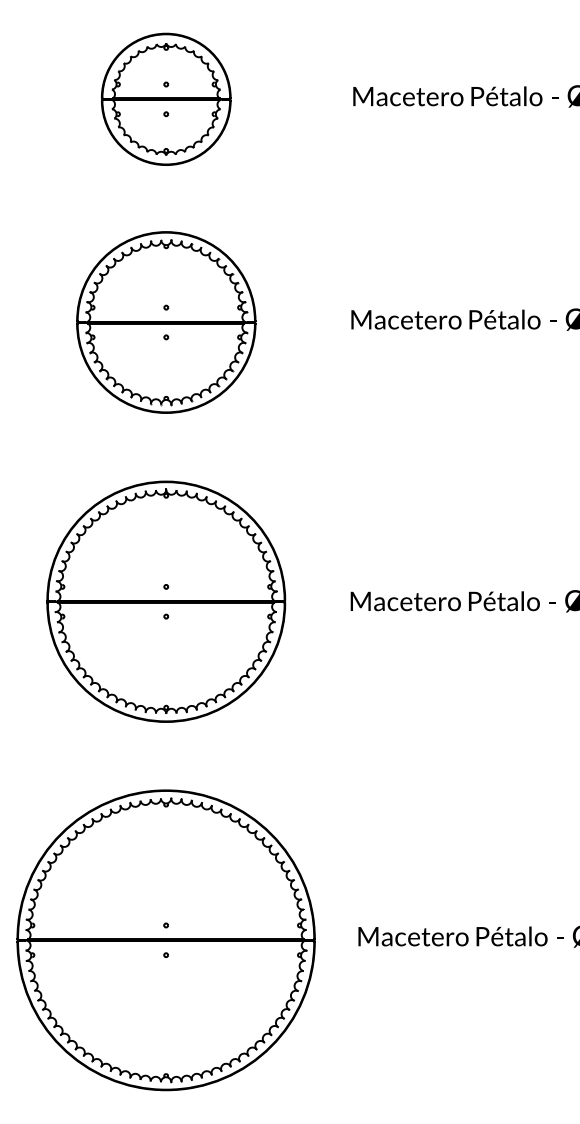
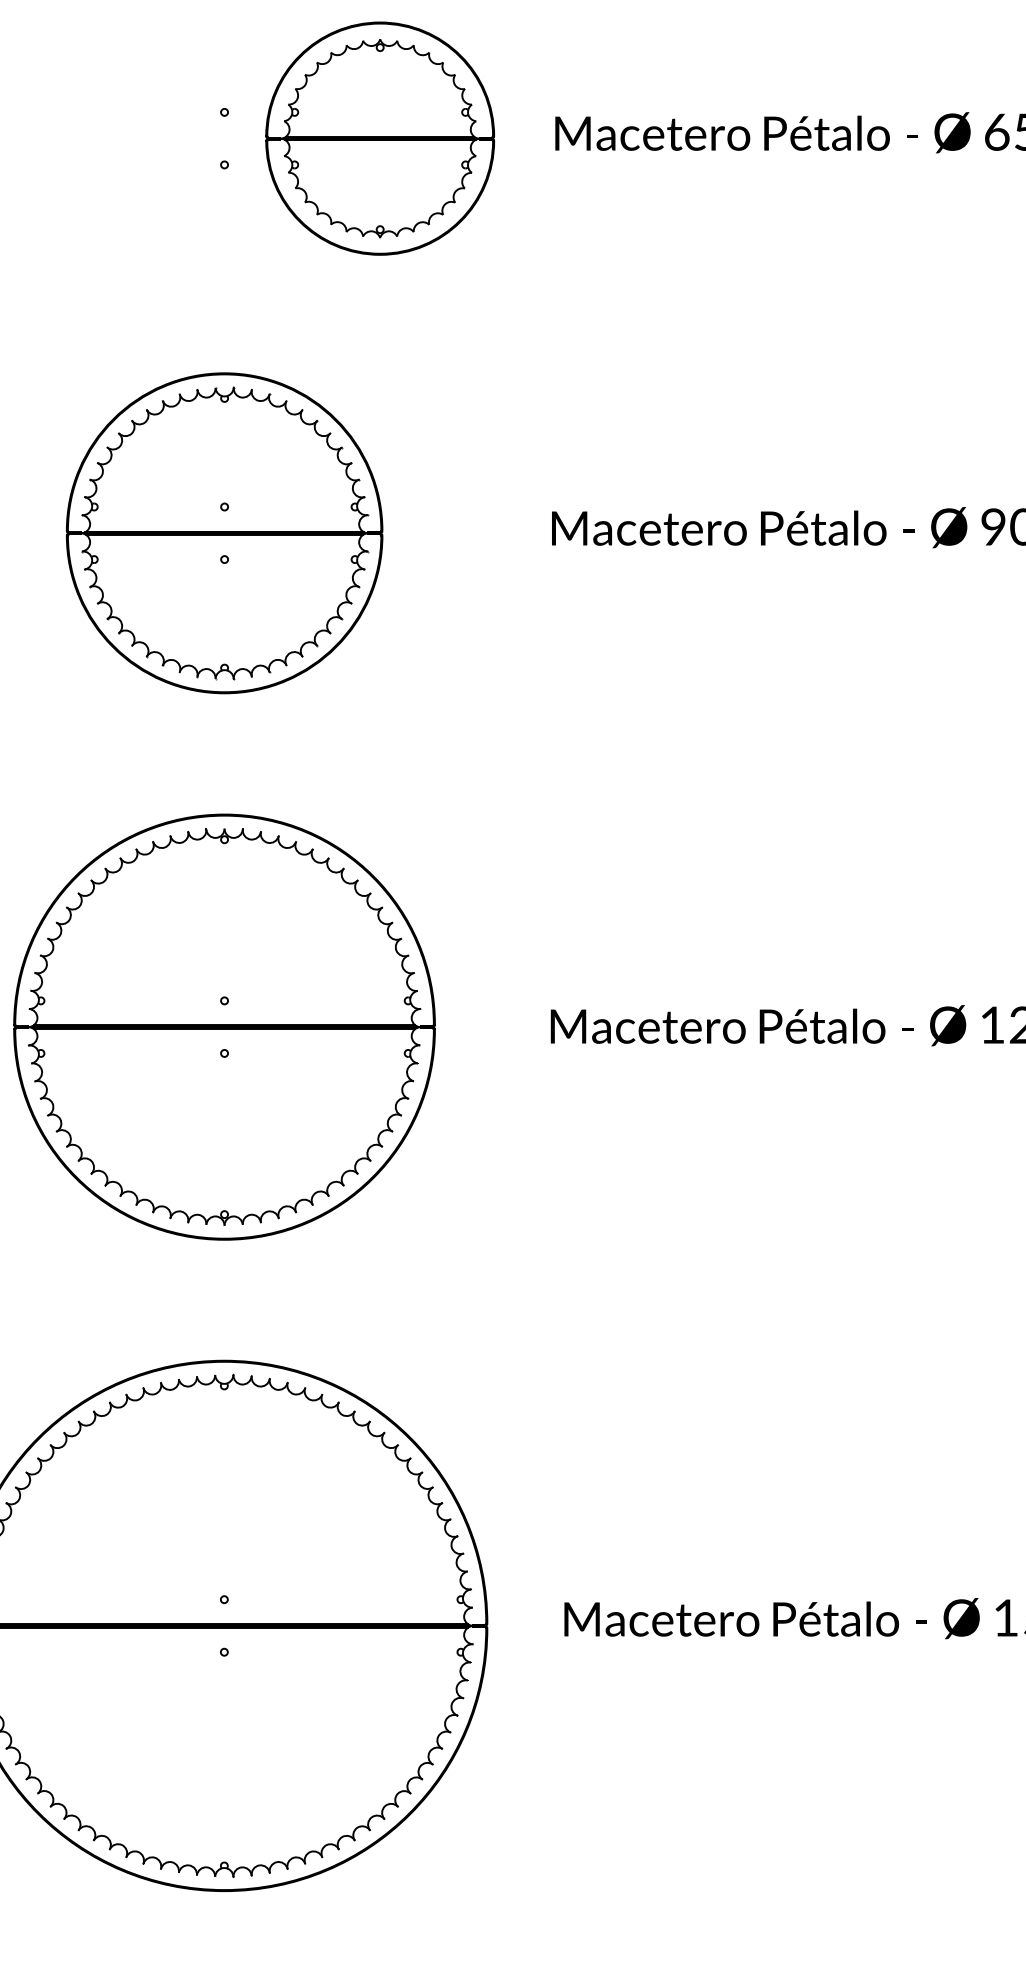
part: (166, 98) -> (380, 137), moved

